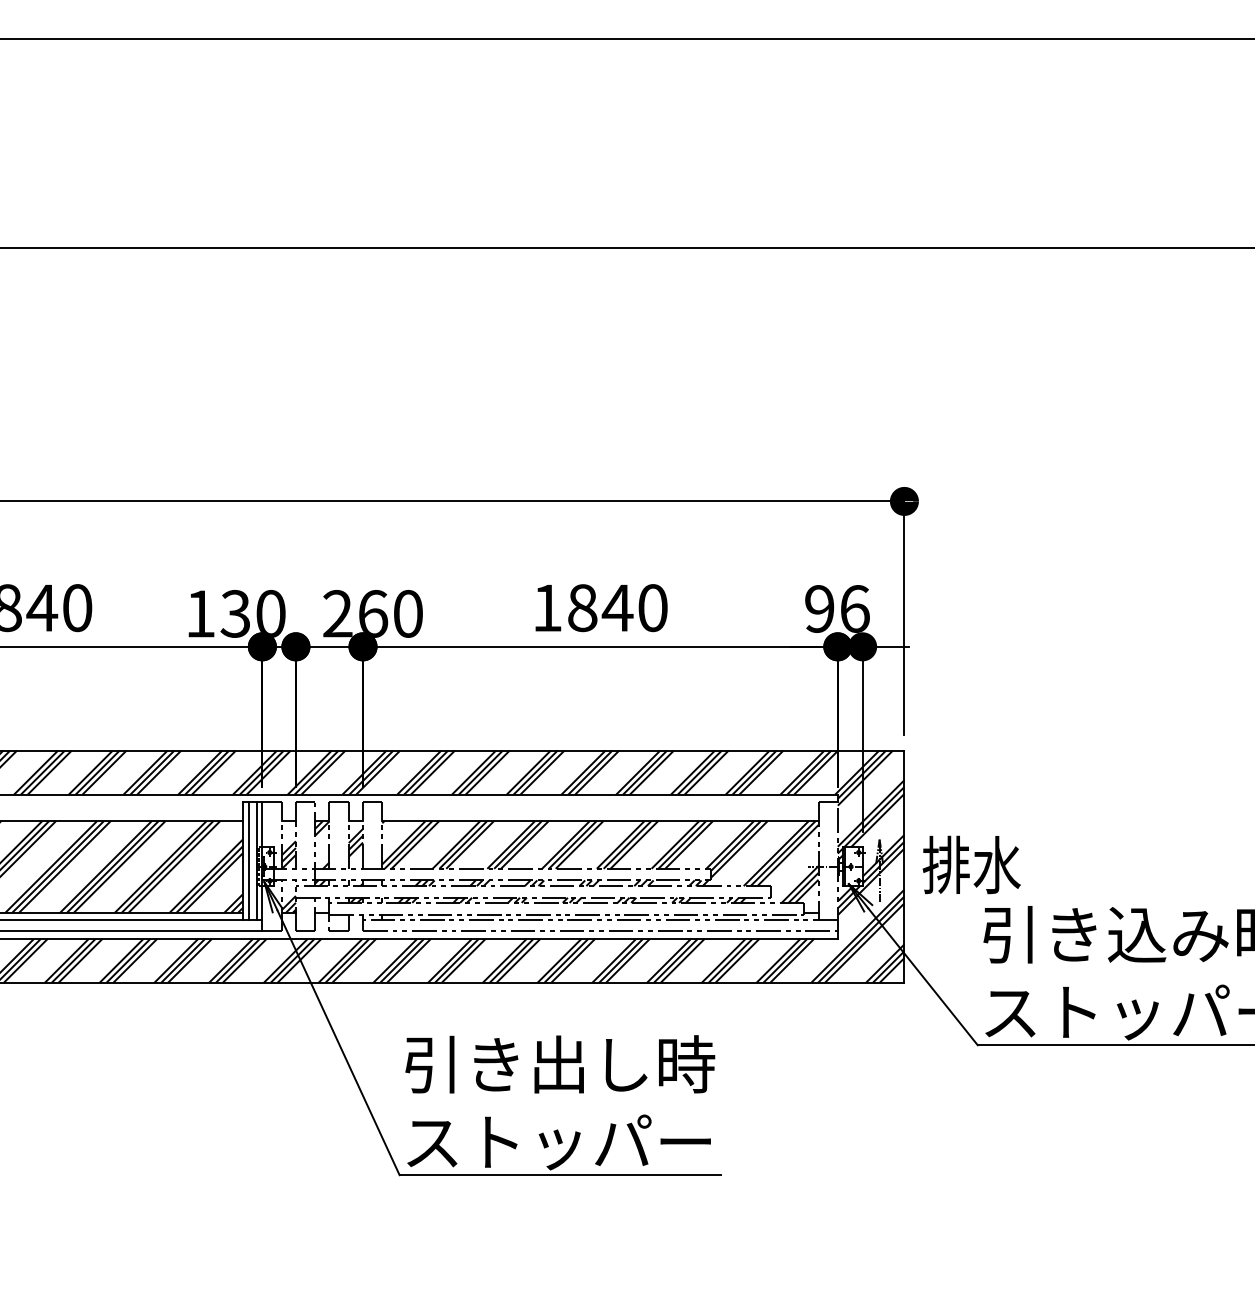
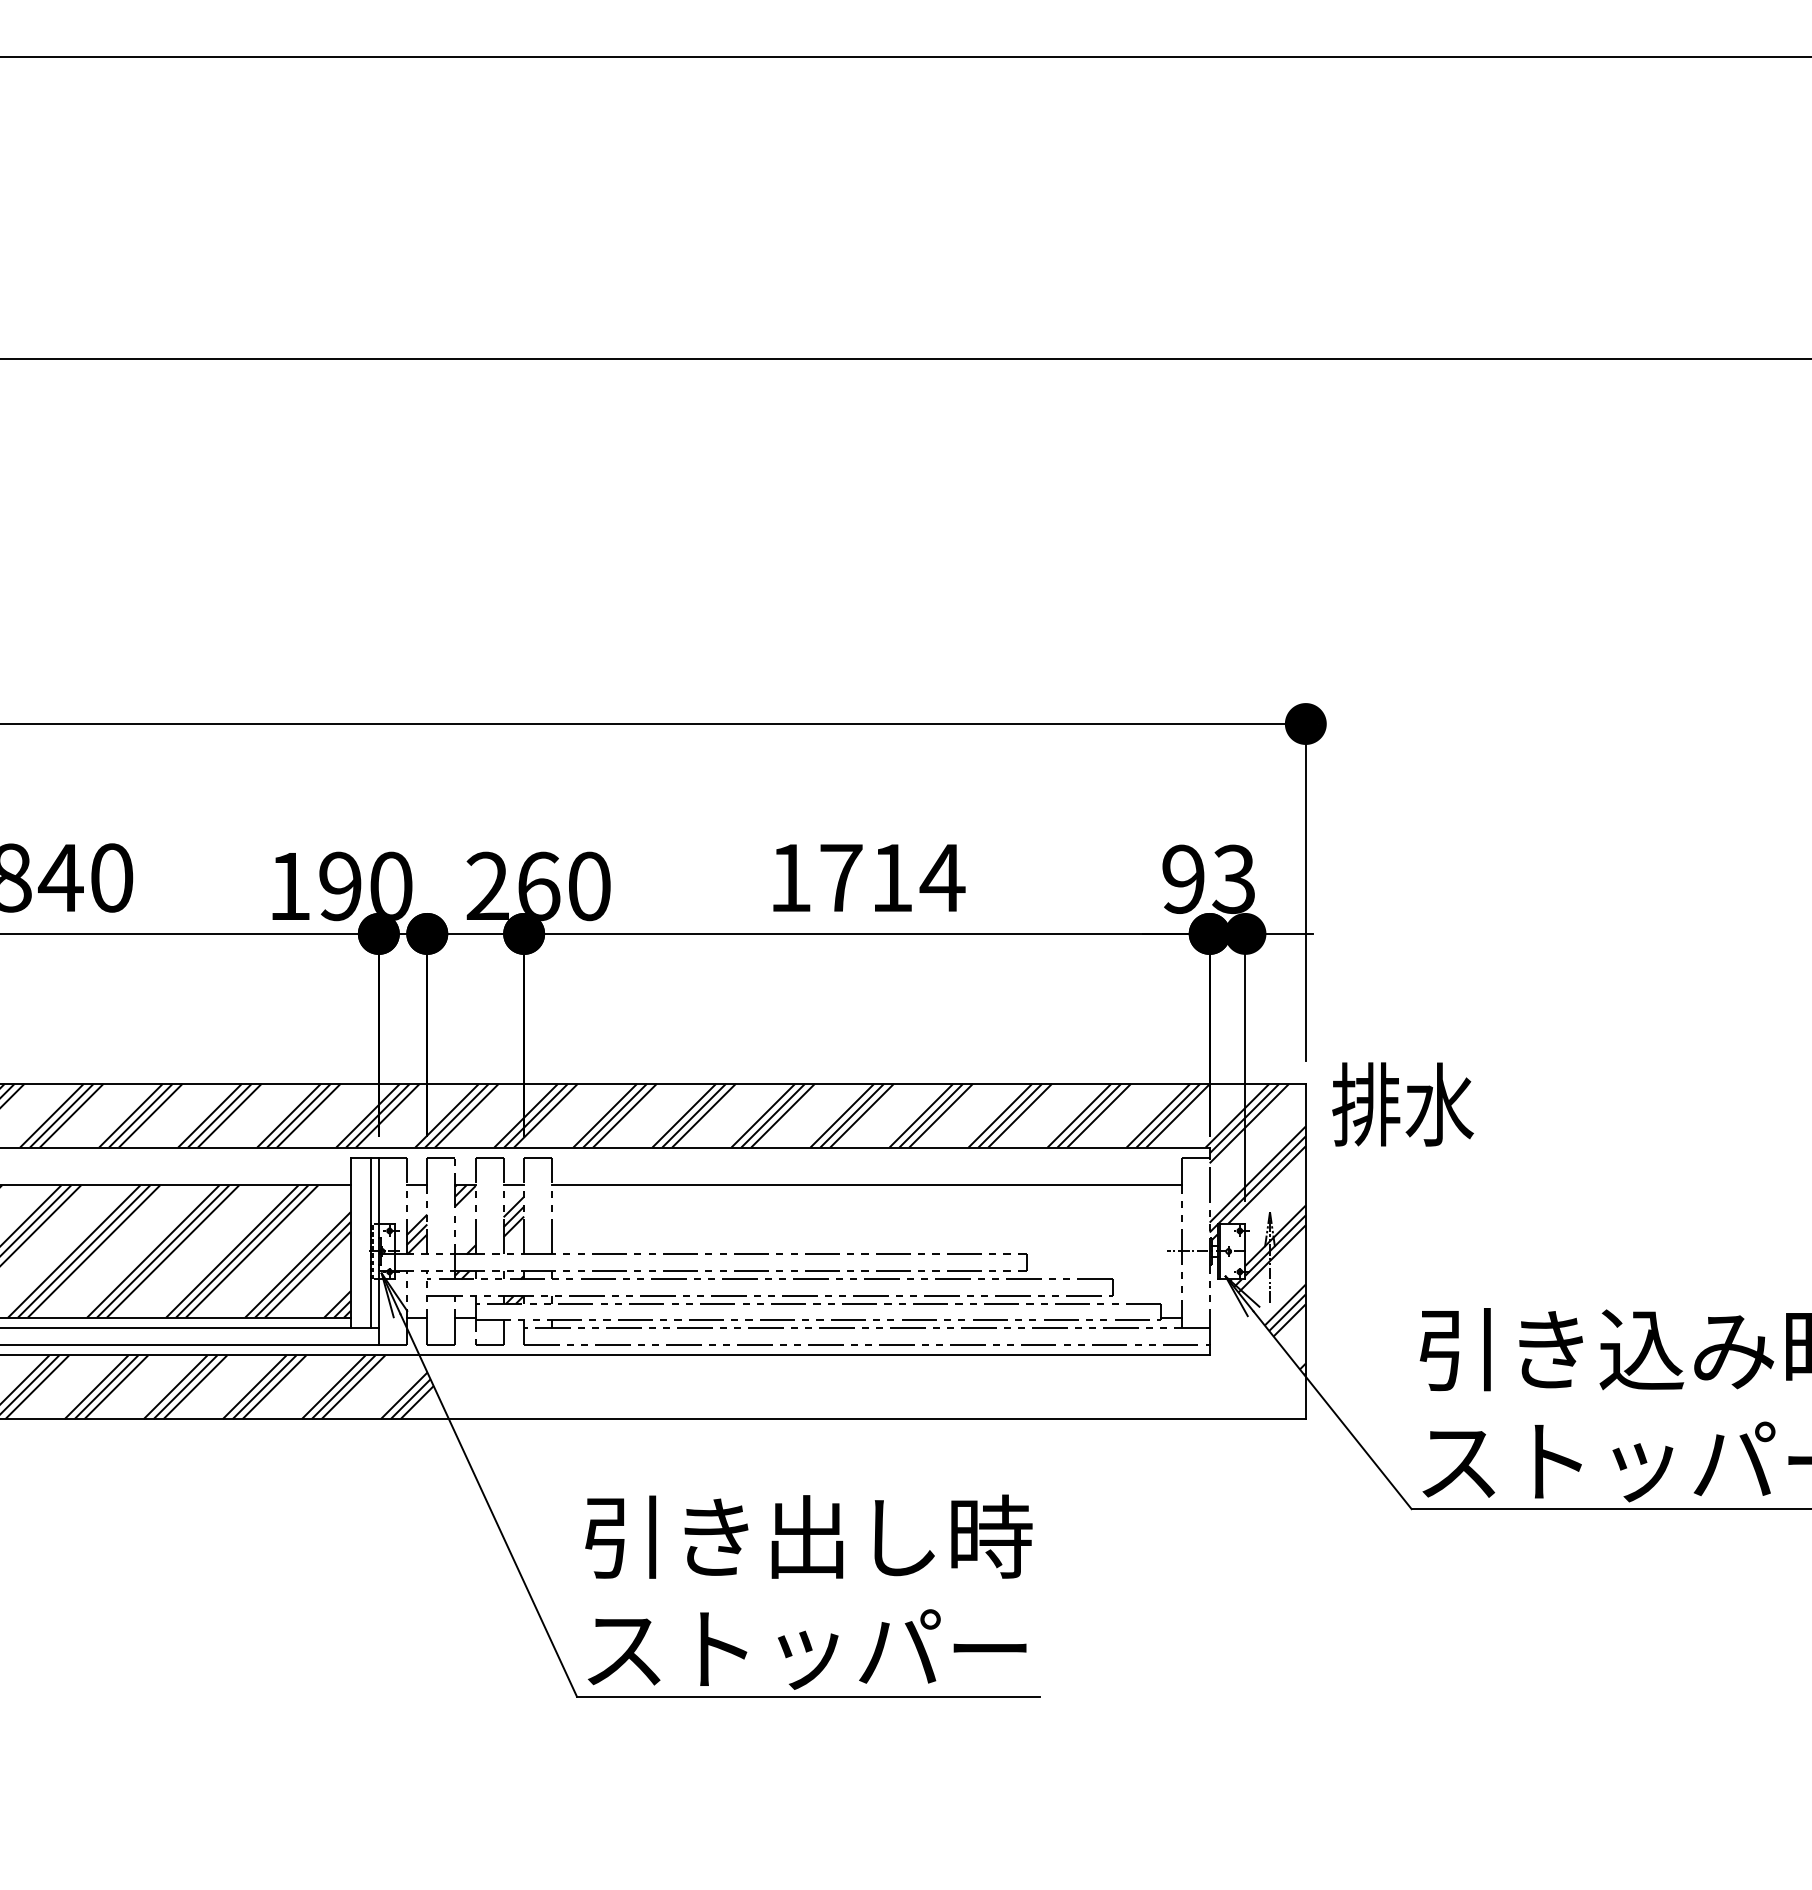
text: (618, 608) -> (893, 878), 1840 -> 1714
text: (854, 608) -> (1233, 878), 96 -> 93
text: (235, 613) -> (340, 885), 130 -> 190
line: (248, 860) -> (358, 1242), removed
hatch: (600, 861) -> (867, 1243), removed
text: (971, 864) -> (1402, 1103), moved
hatch: (288, 904) -> (416, 1305), removed
hatch: (600, 934) -> (867, 1349), removed

